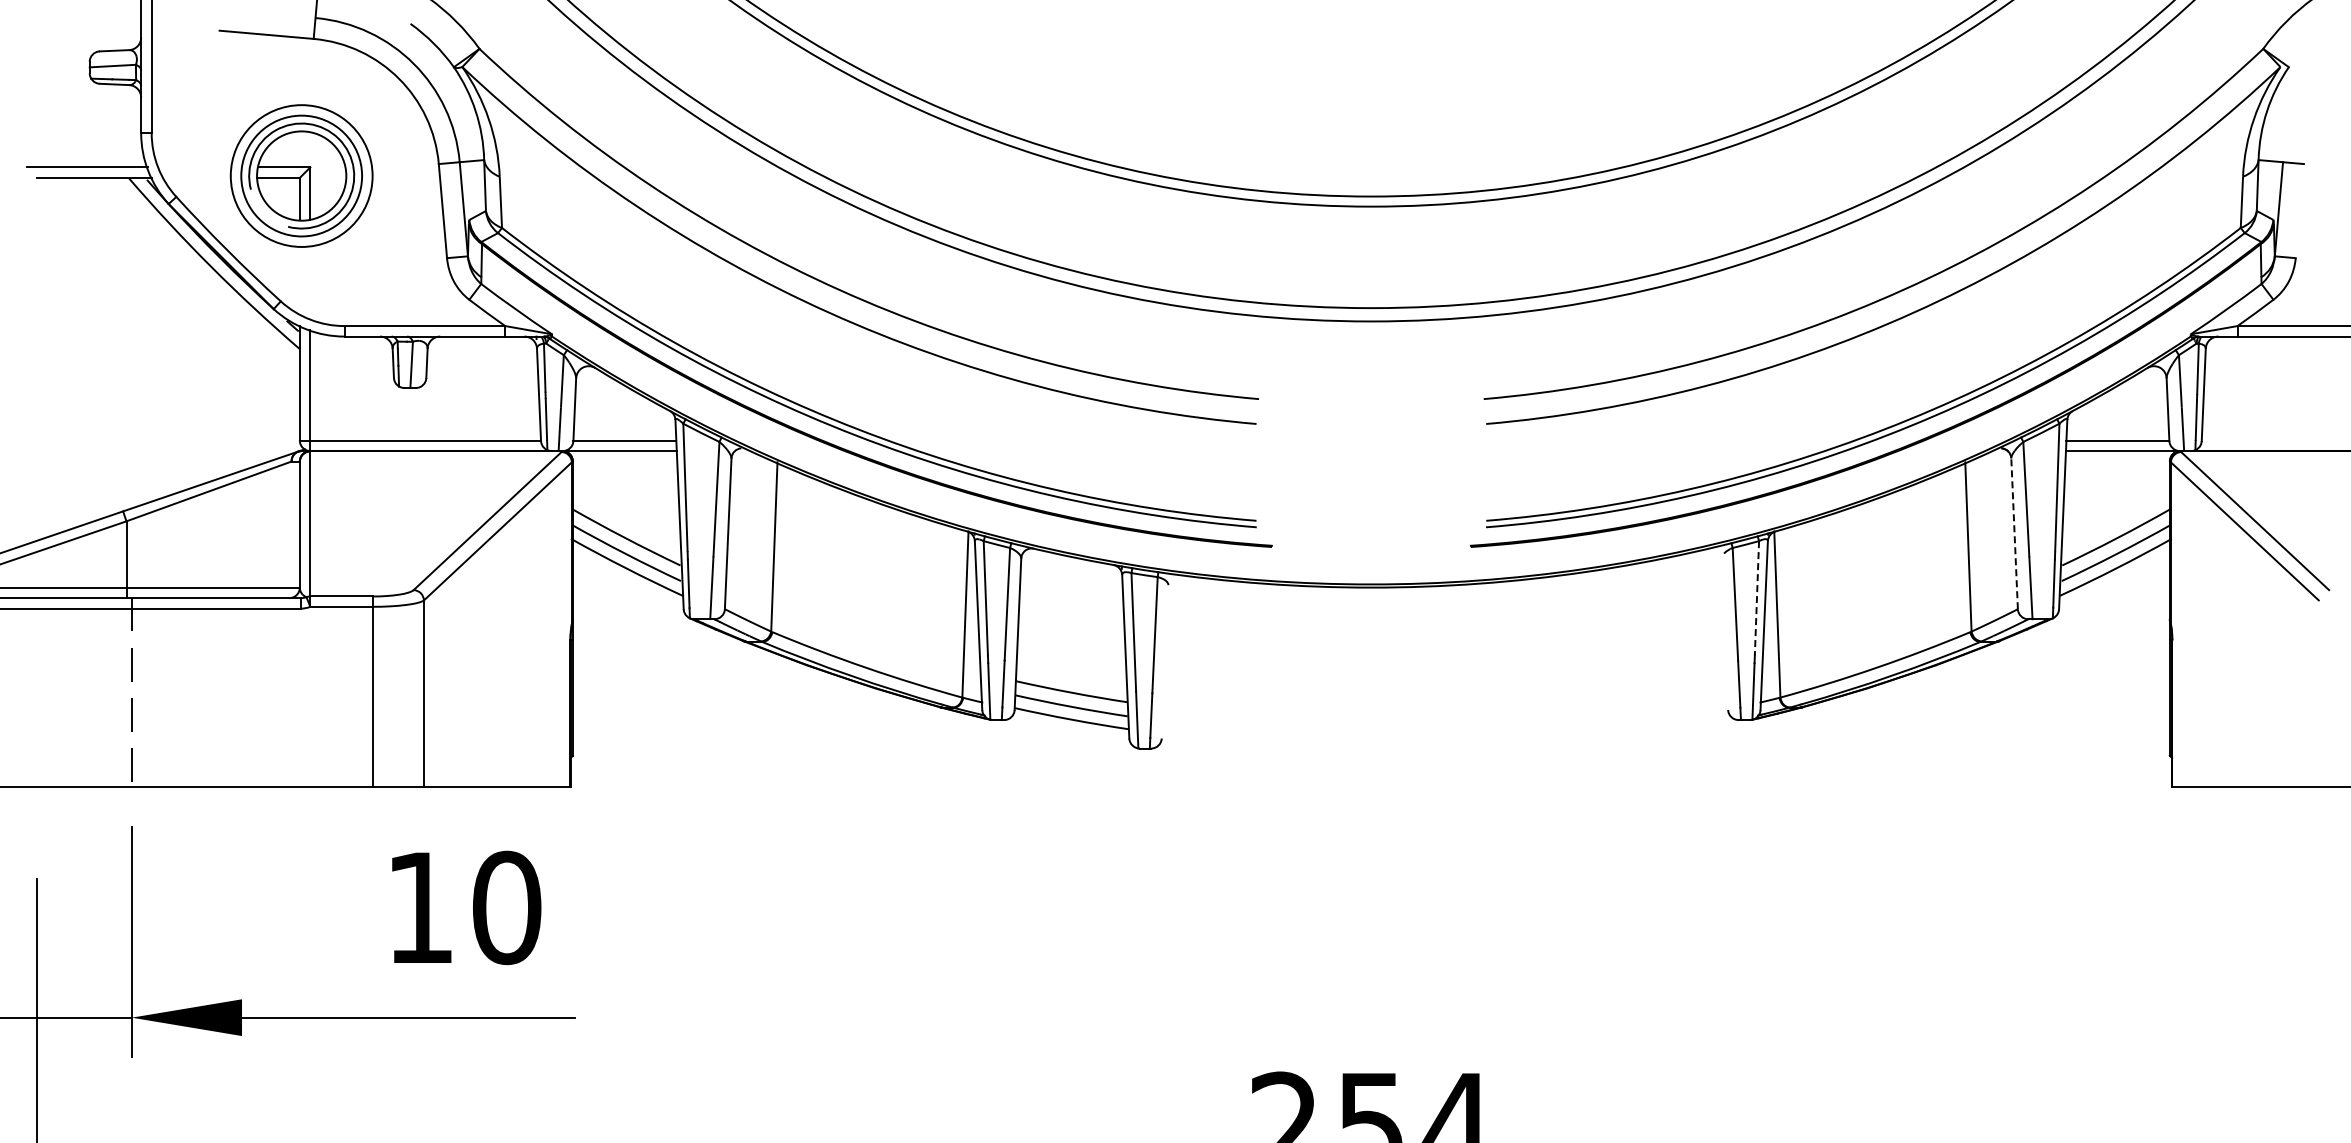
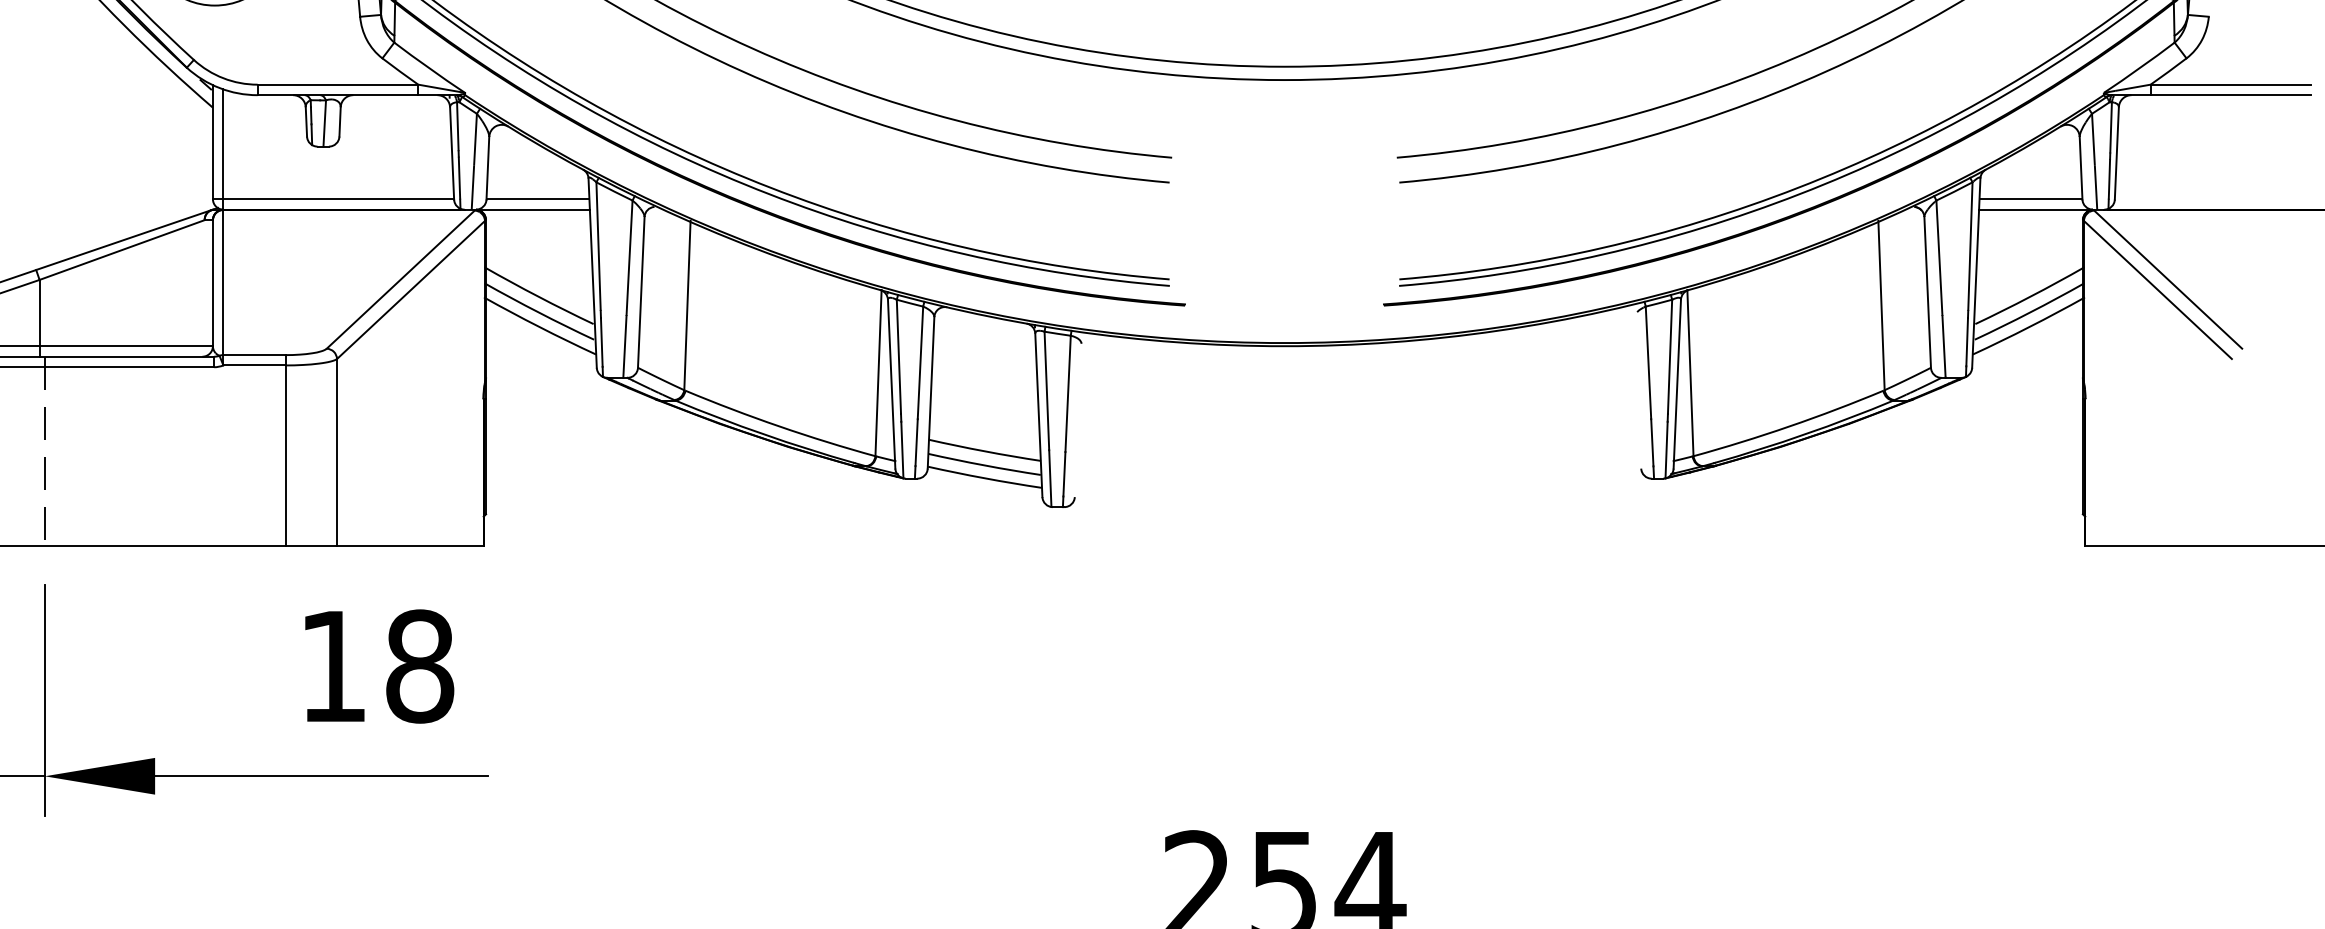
line: (2014, 533) -> (1927, 292), dashed -> solid
line: (1756, 598) -> (1669, 357), dashed -> solid
text: (507, 907) -> (420, 666), 10 -> 18

